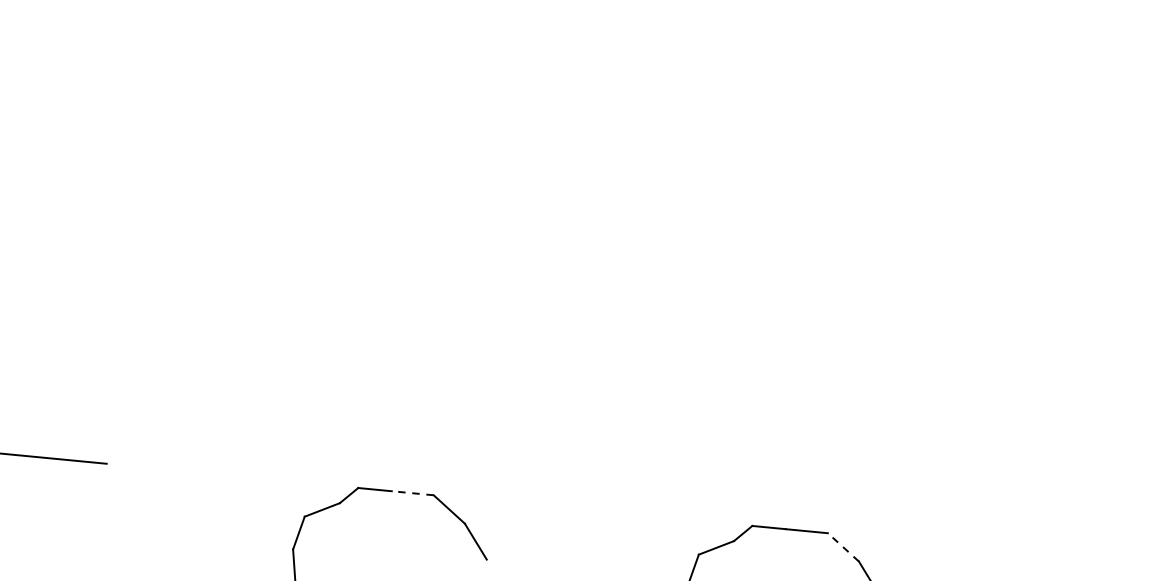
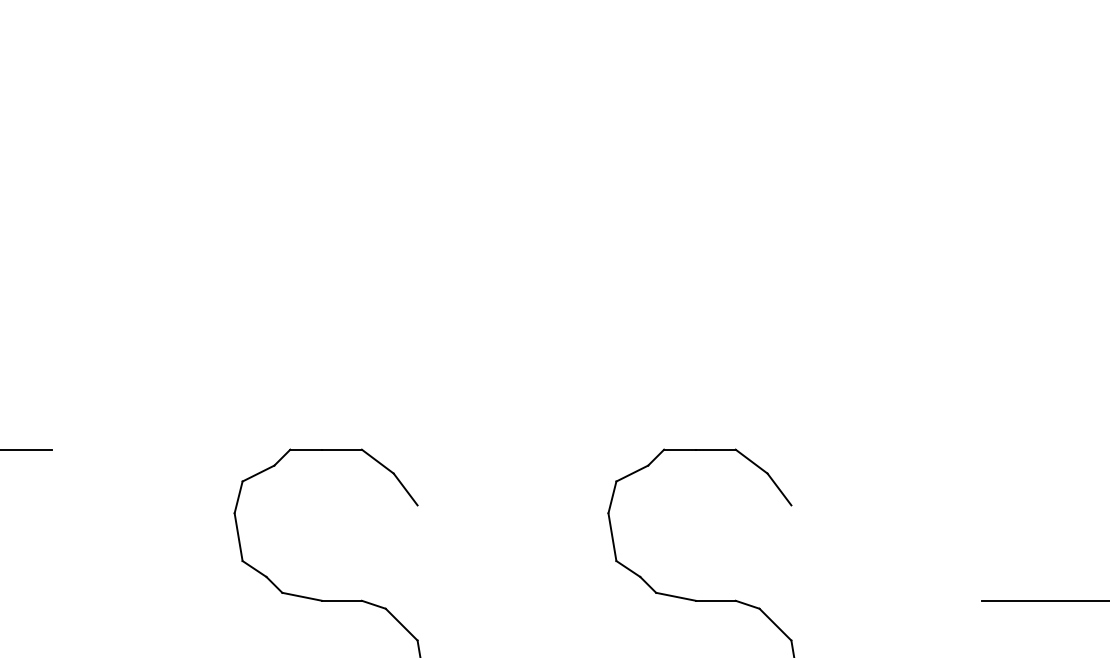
line: (413, 493) -> (342, 449), dashed -> solid
line: (843, 547) -> (751, 461), dashed -> solid

